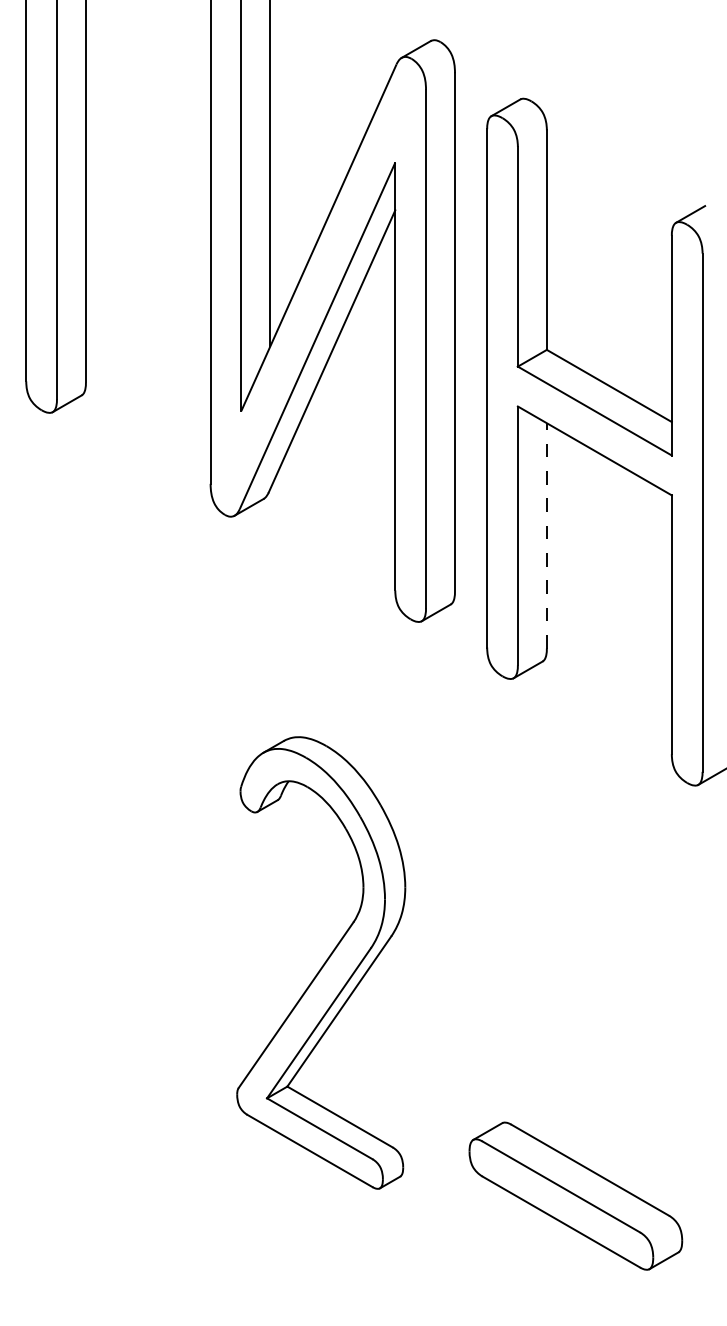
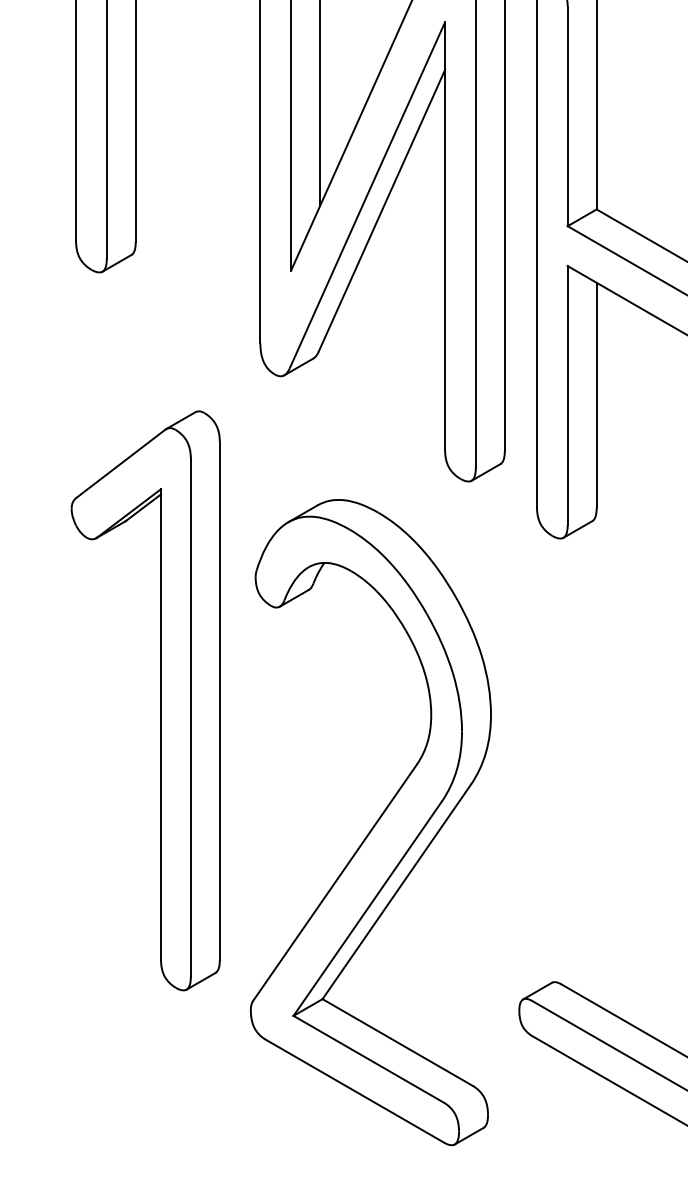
line: (546, 535) -> (596, 395), dashed -> solid
part: (110, 840) -> (160, 700), added
part: (321, 962) -> (371, 822), size x1.43

